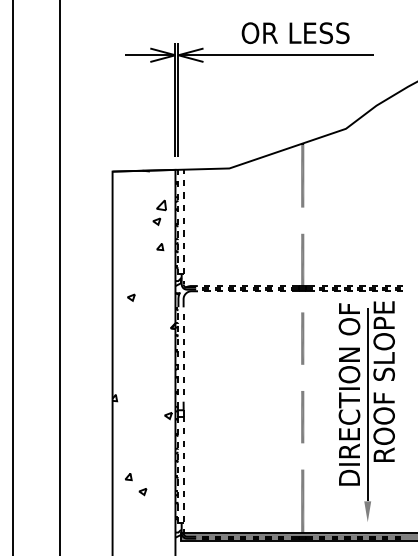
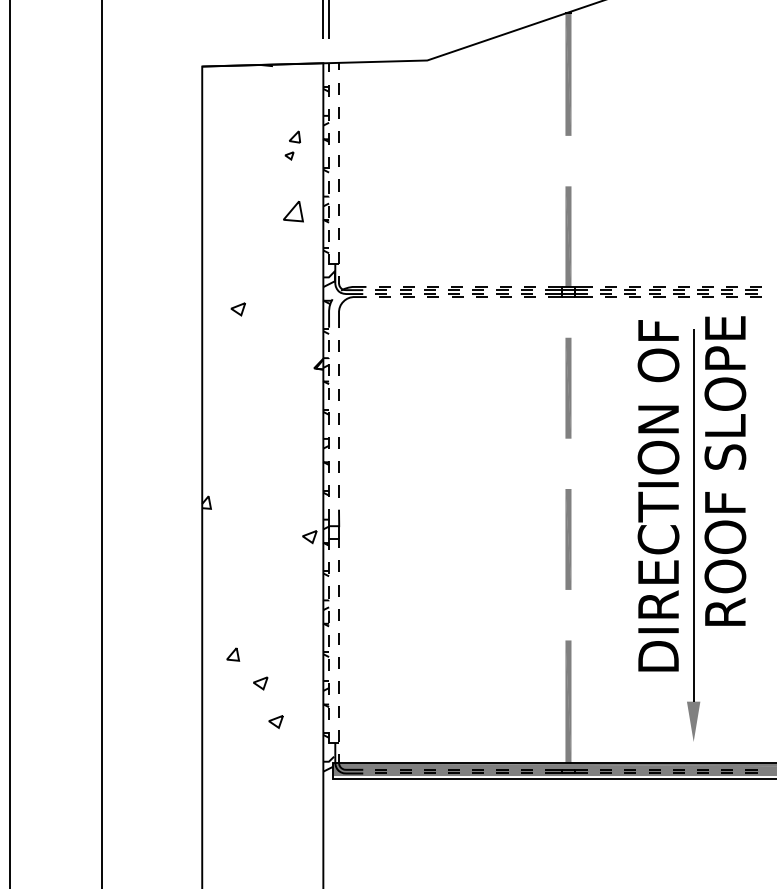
part: (159, 212) -> (292, 145), size x0.6
part: (160, 246) -> (294, 210), size x1.6
part: (150, 512) -> (275, 723), added

